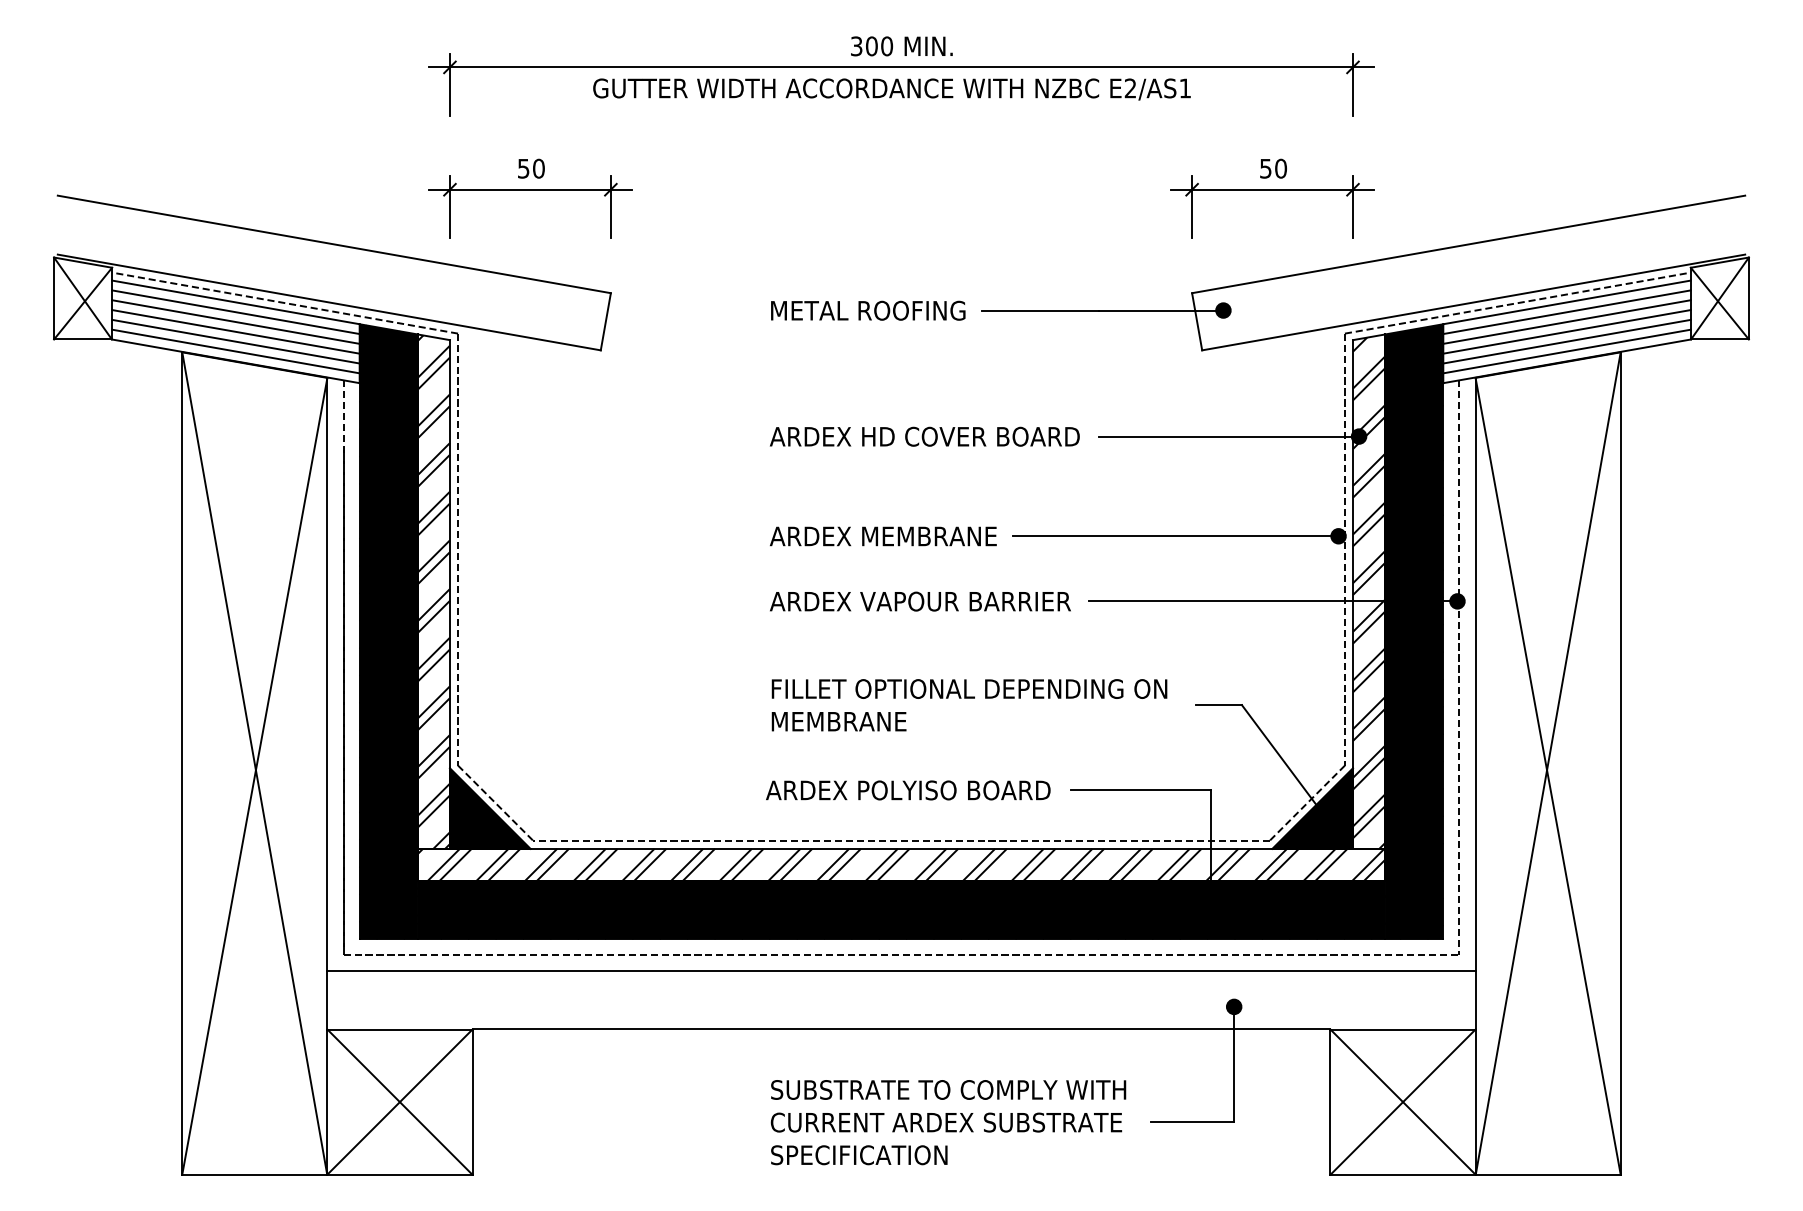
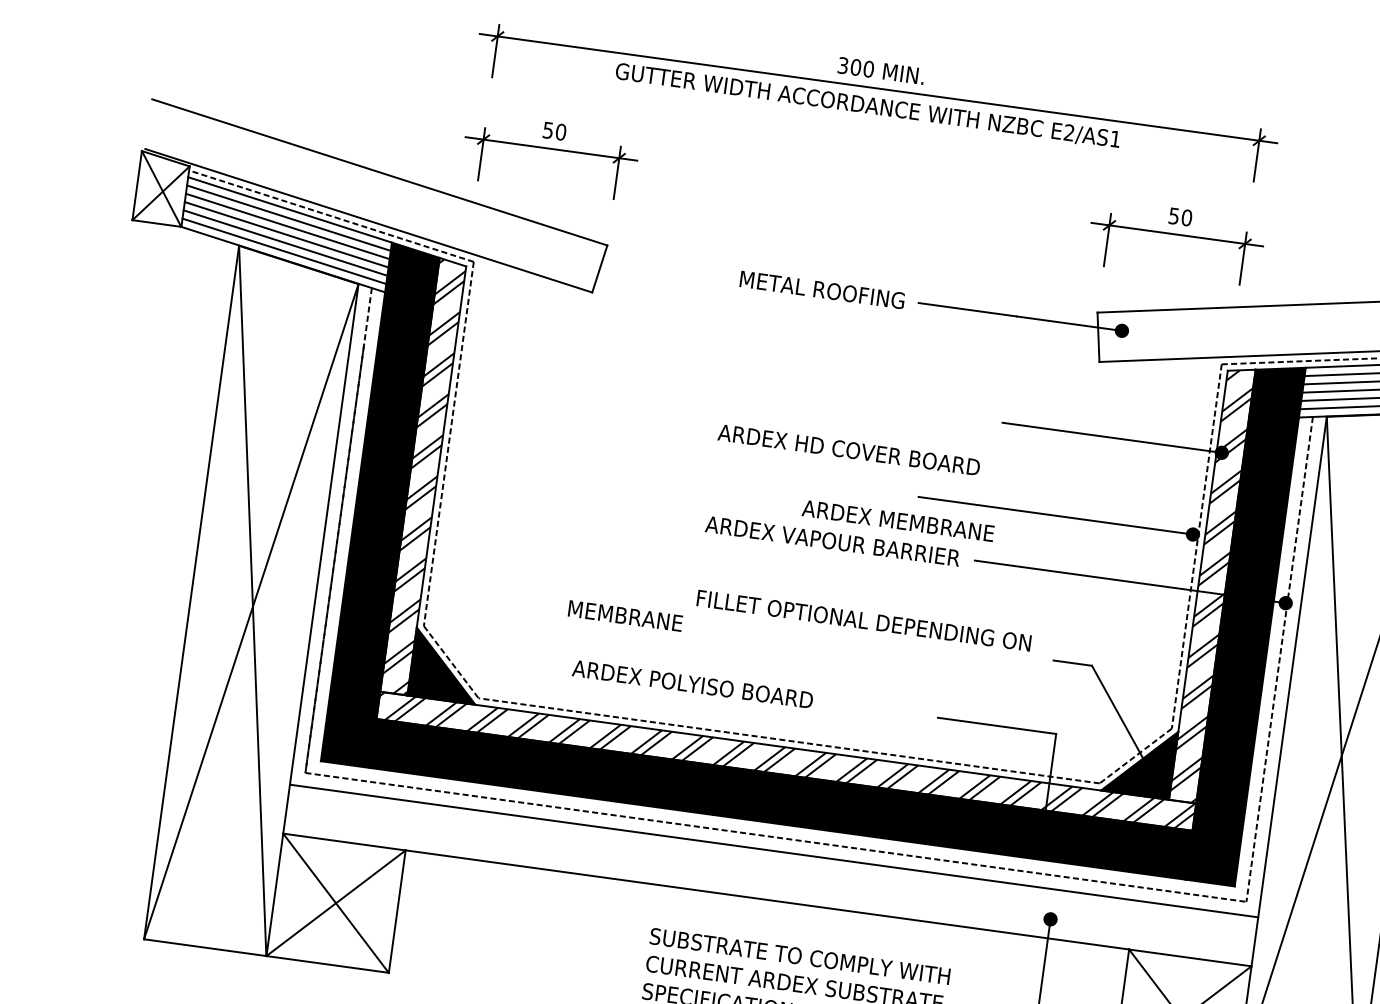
text: (924, 436) -> (848, 449), moved
text: (883, 536) -> (898, 520), moved
text: (838, 721) -> (625, 615), moved
text: (908, 790) -> (692, 684), moved

